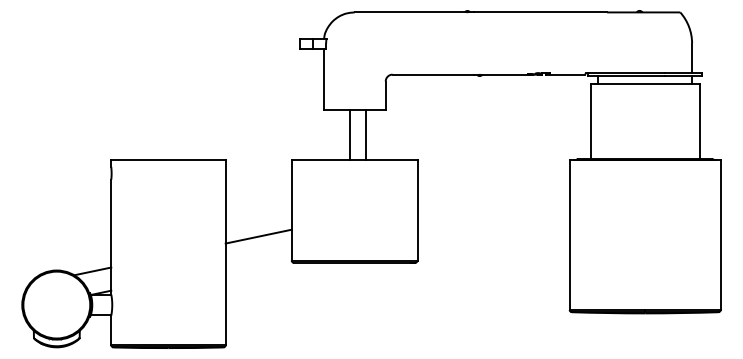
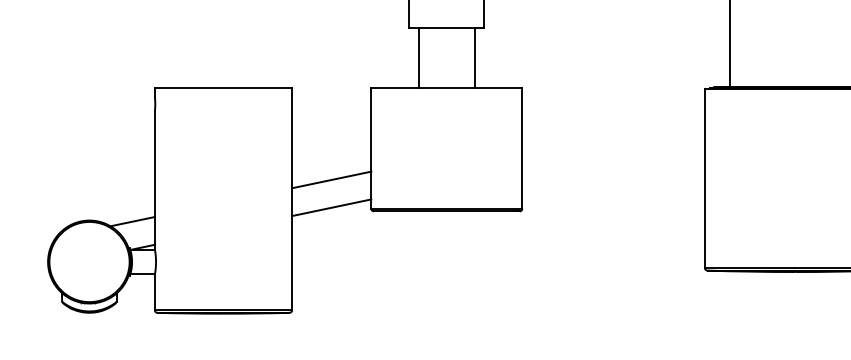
line: (350, 134) -> (419, 57), moved
line: (366, 134) -> (475, 57), moved
line: (258, 259) -> (331, 207), added

